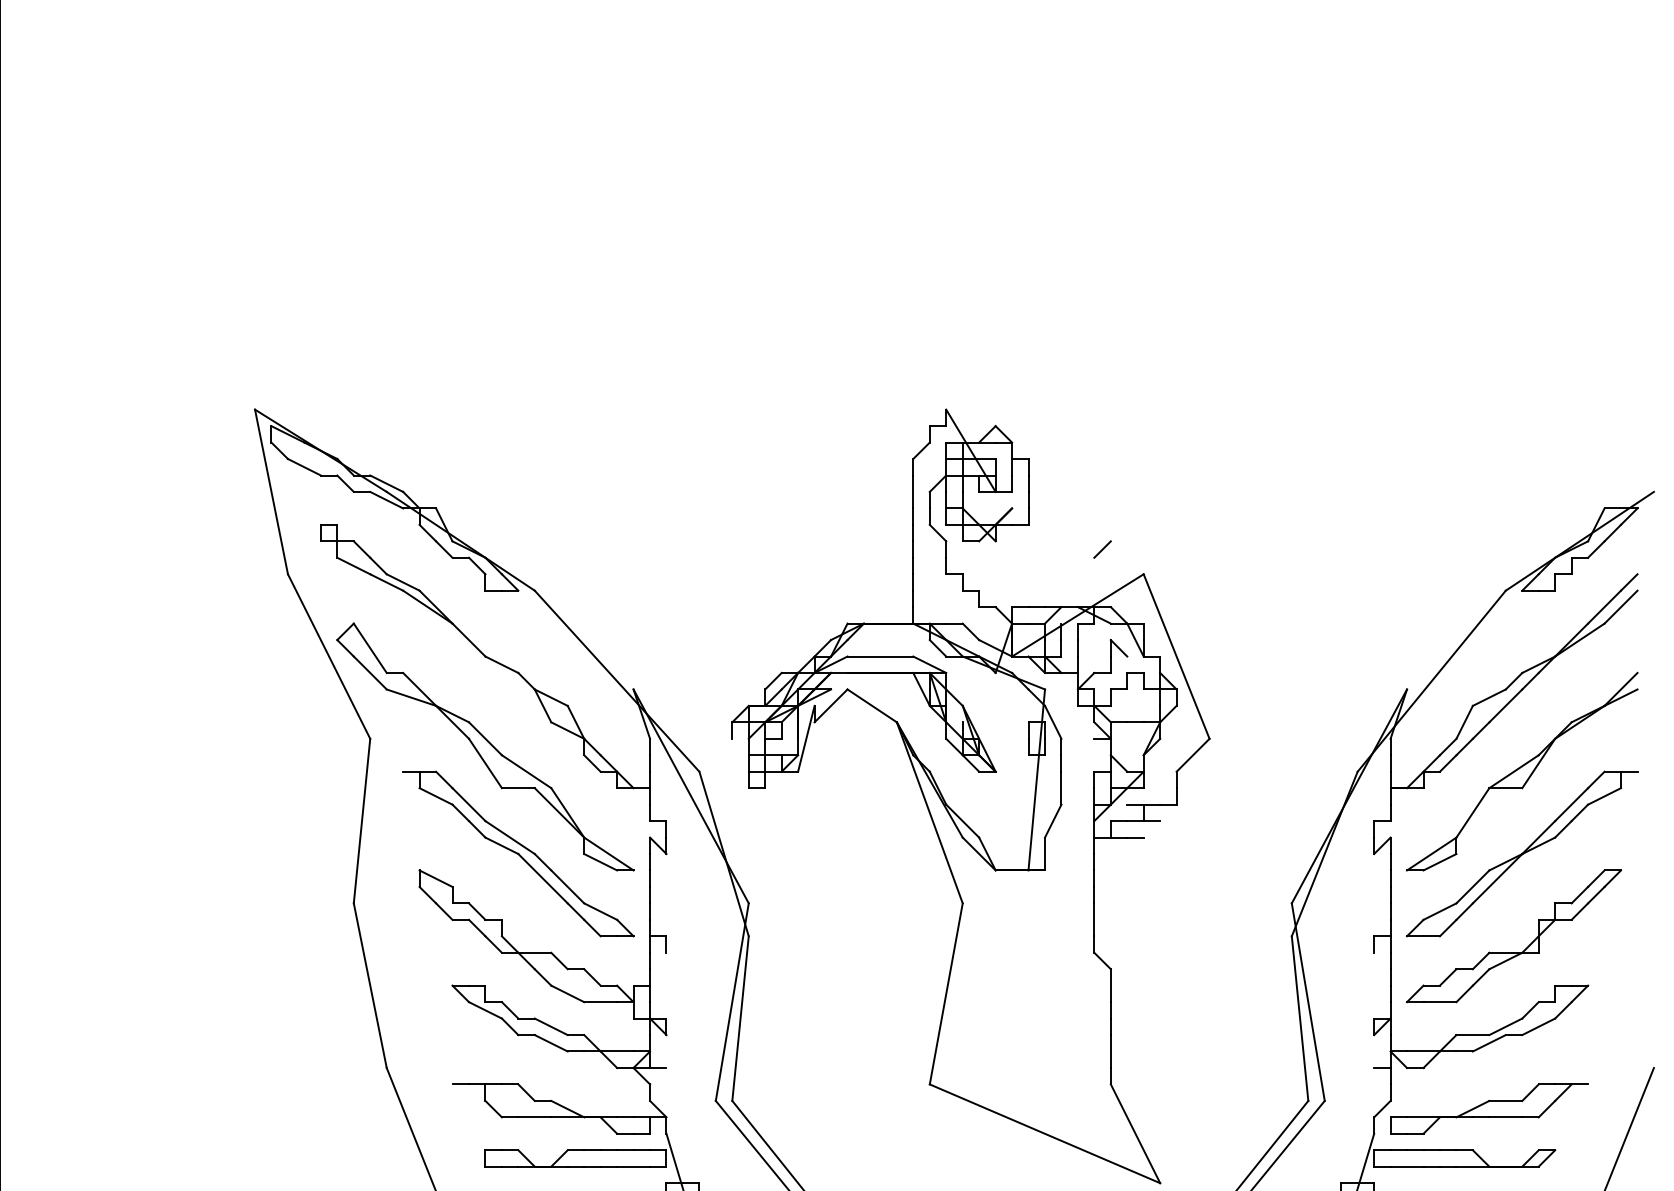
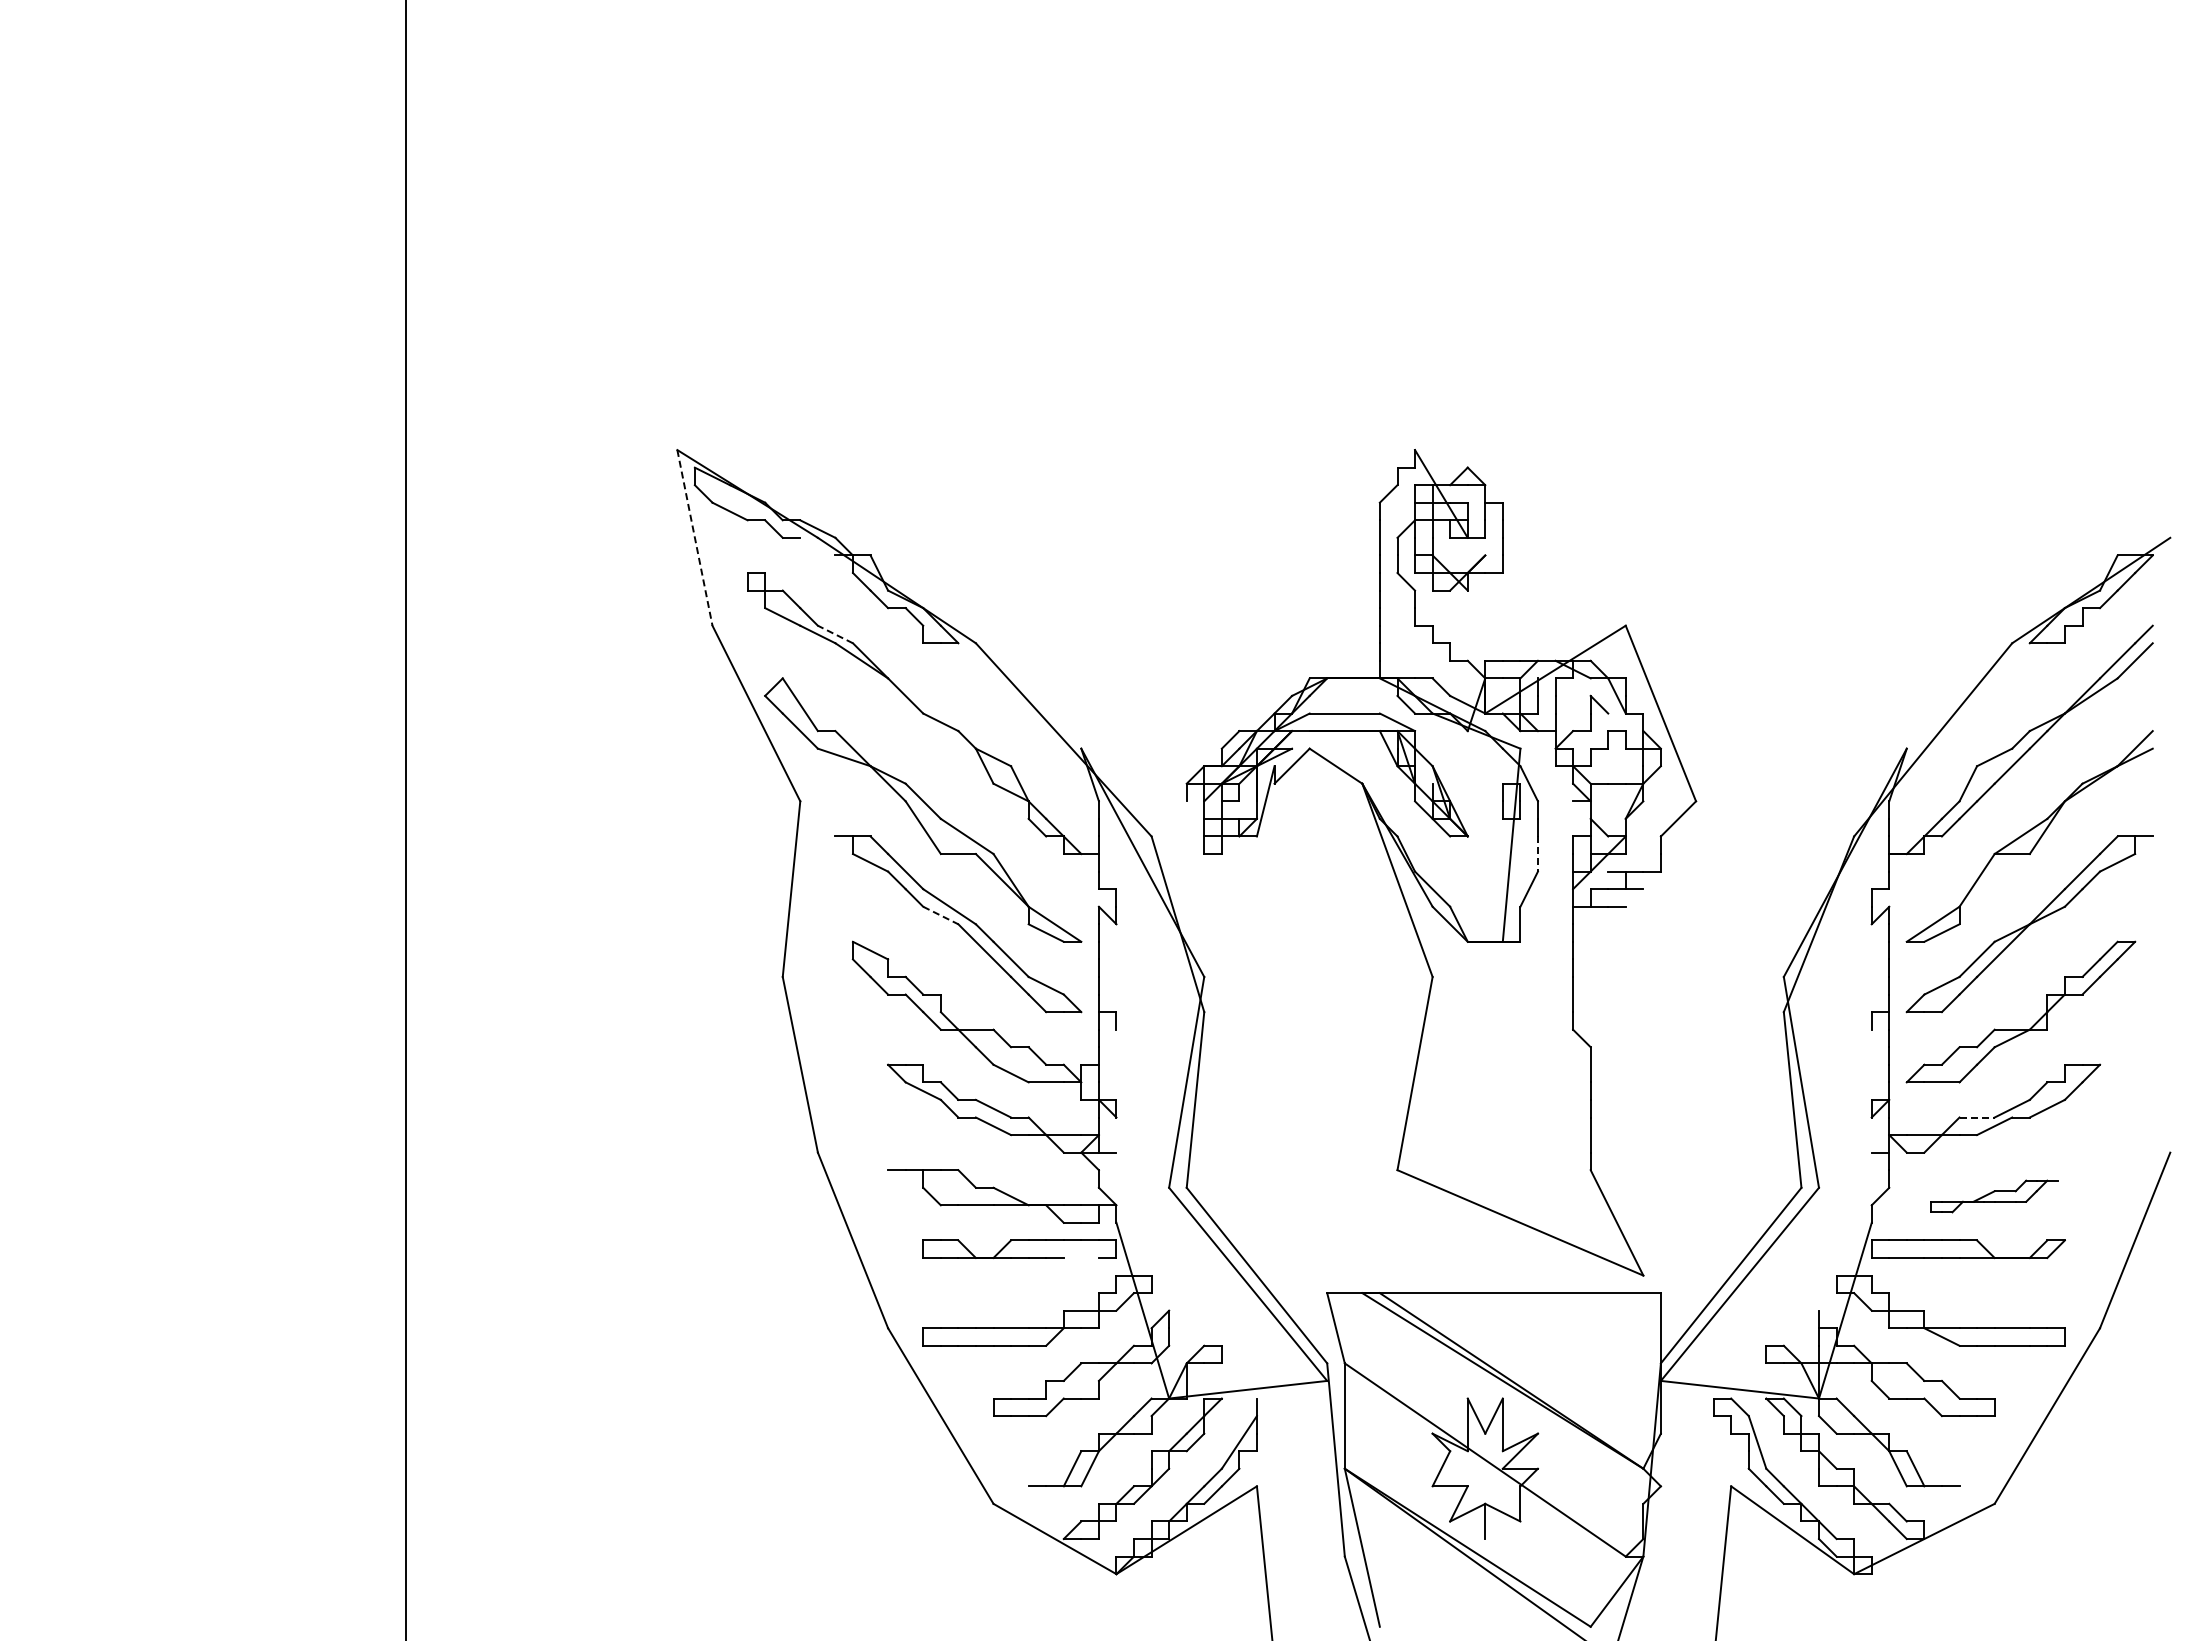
line: (271, 491) -> (694, 537), solid -> dashed
line: (386, 500) -> (817, 546), removed
line: (1102, 549) -> (1581, 599), removed
line: (403, 582) -> (835, 634), solid -> dashed
line: (1060, 788) -> (1537, 854), solid -> dashed
line: (501, 845) -> (940, 915), solid -> dashed
line: (1473, 1035) -> (1977, 1117), solid -> dashed
part: (1489, 1109) -> (1994, 1196), size x0.6
line: (632, 1166) -> (1080, 1257), removed

